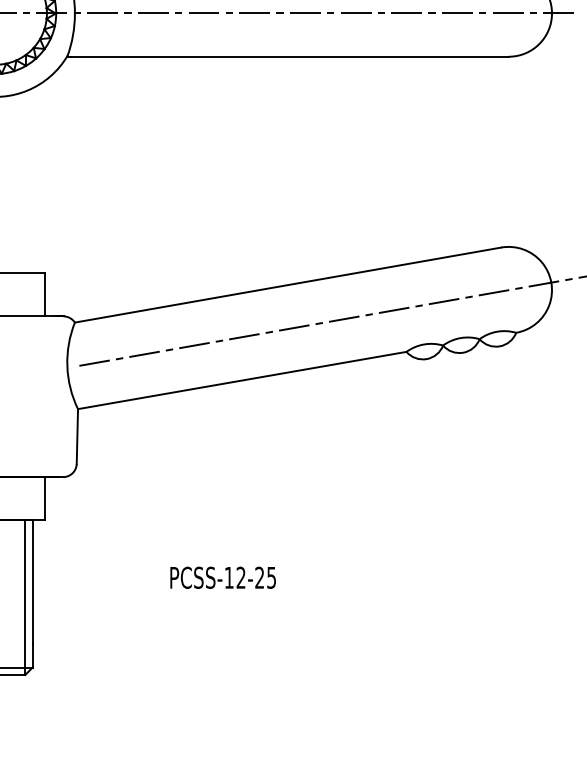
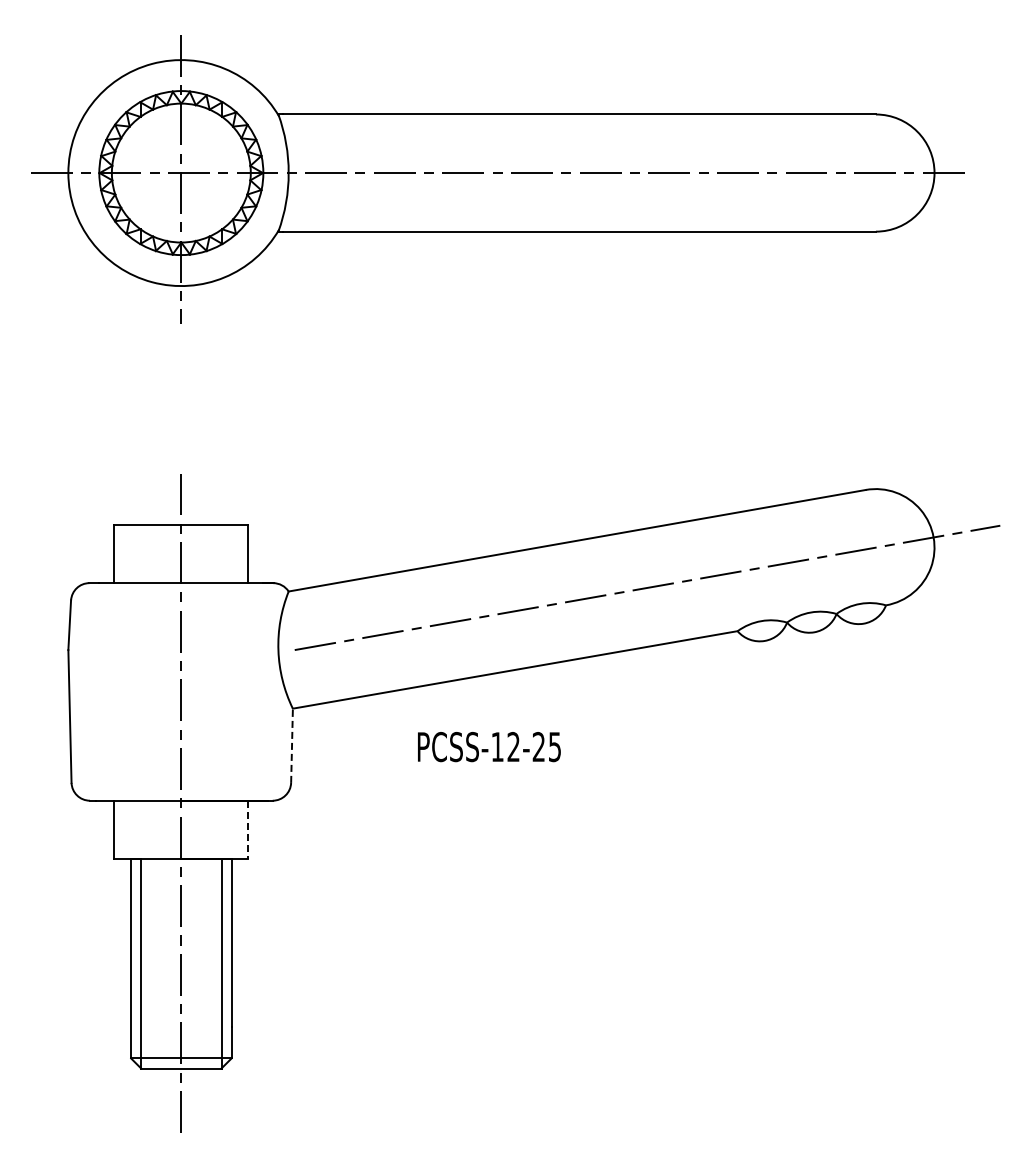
line: (77, 436) -> (292, 745), solid -> dashed
line: (45, 499) -> (248, 830), solid -> dashed
text: (223, 578) -> (489, 747), moved

